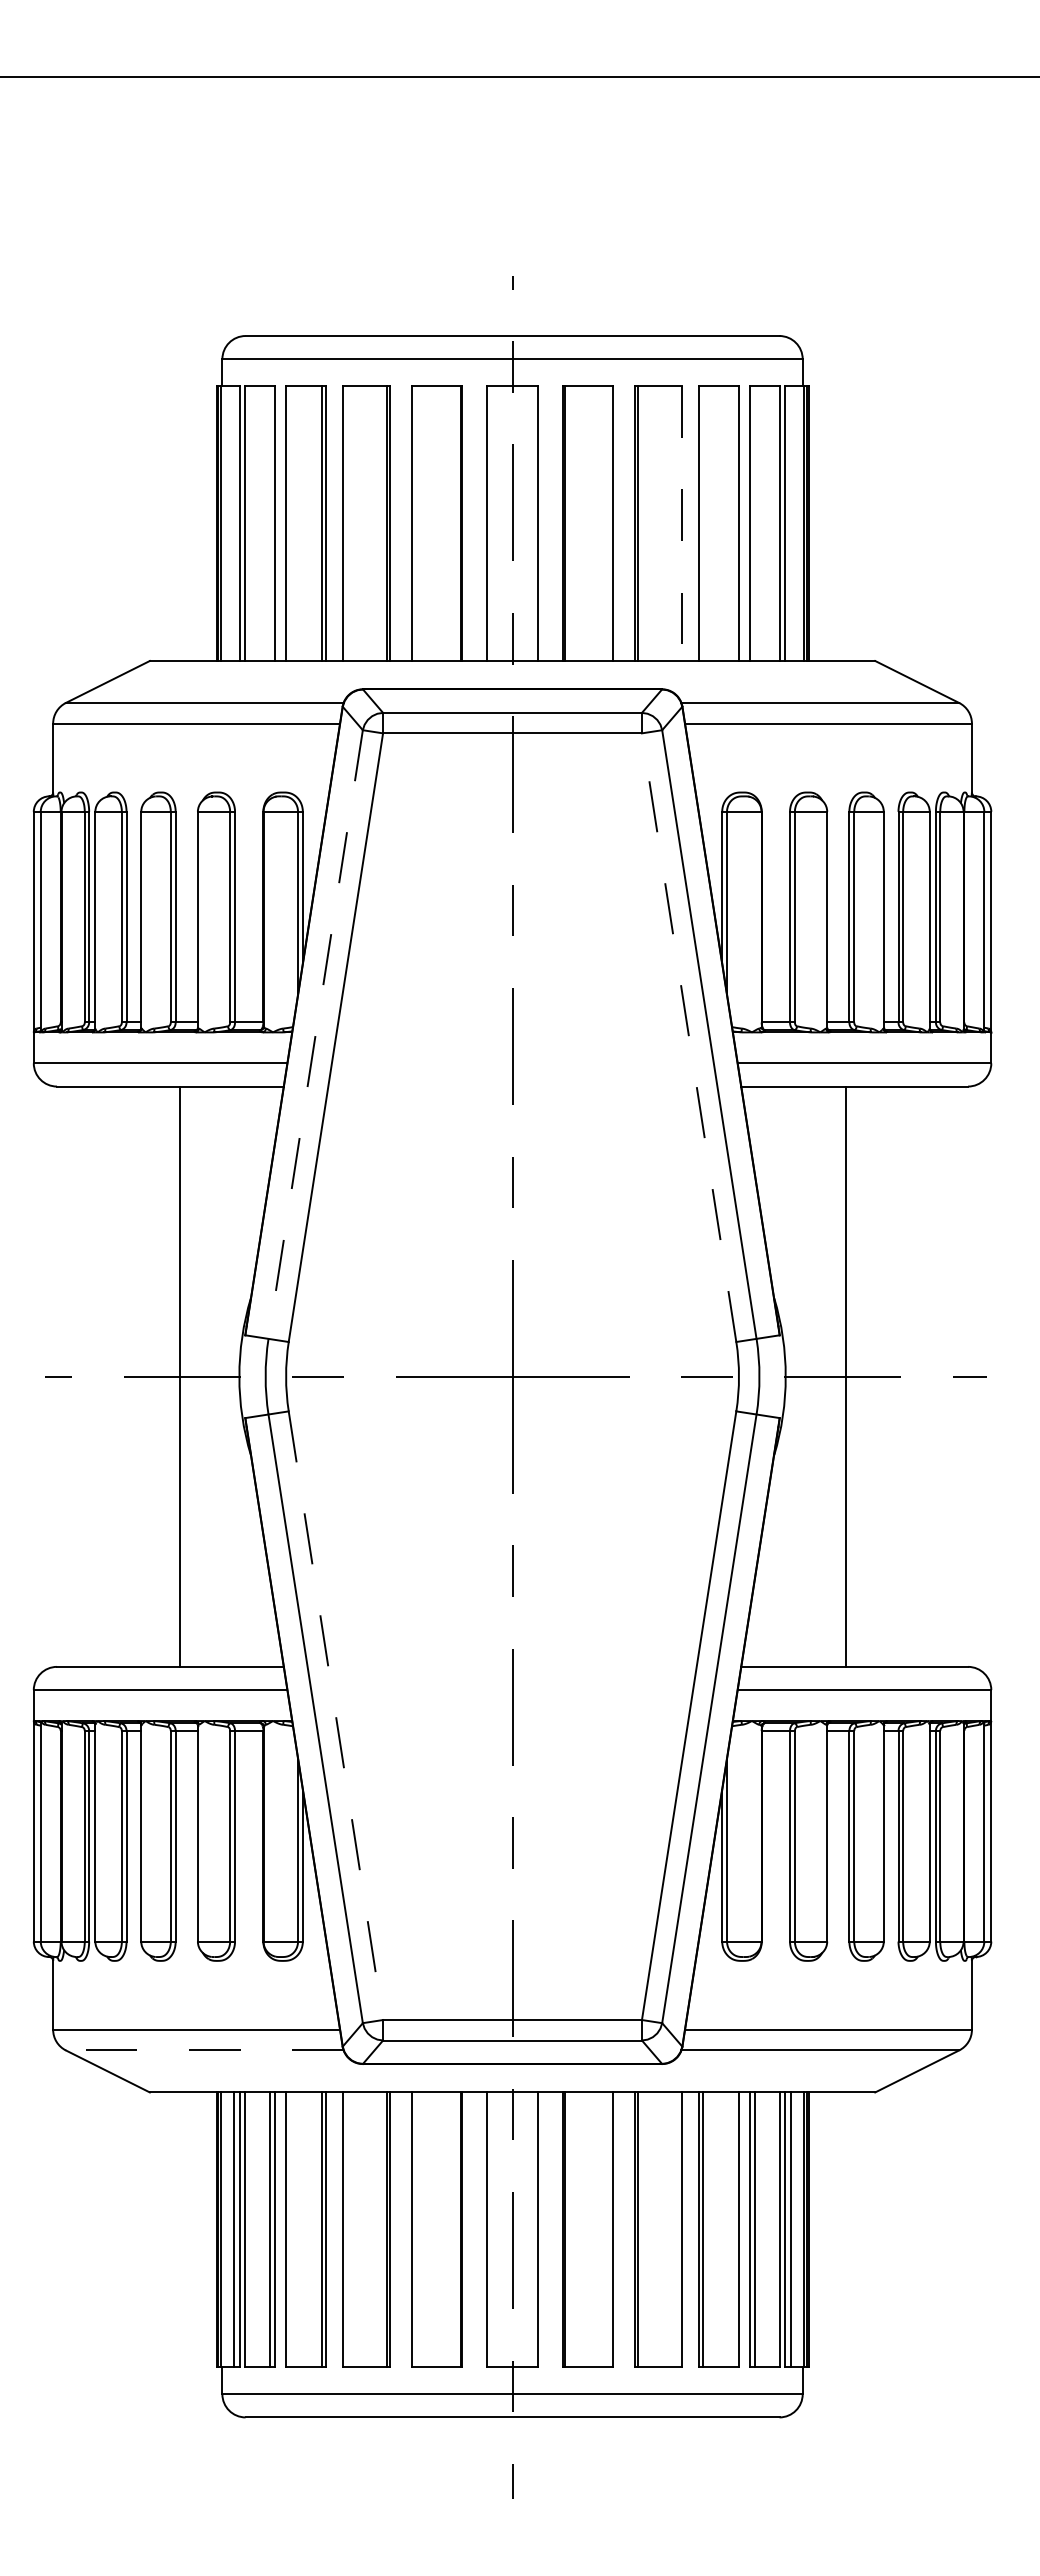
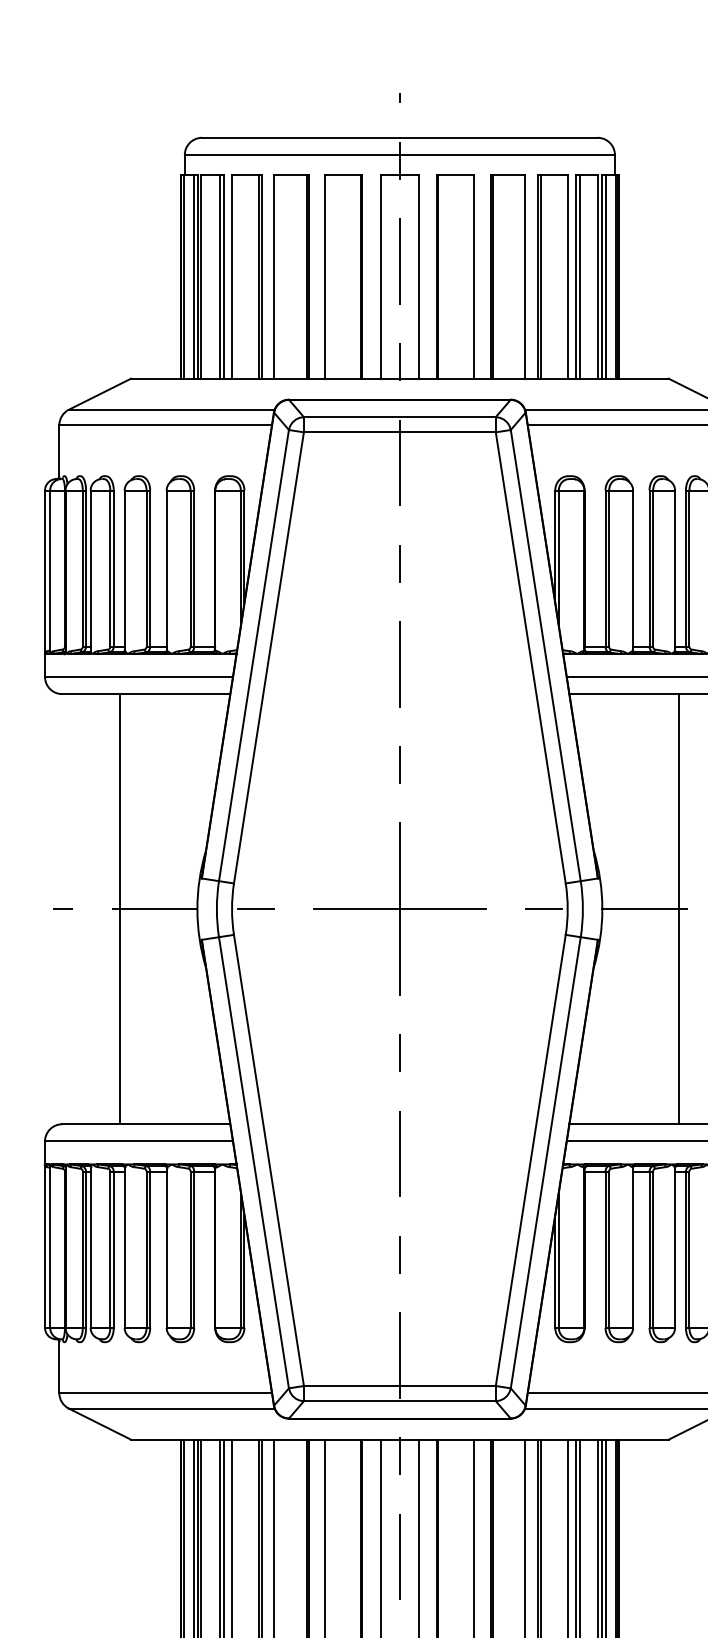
line: (234, 523) -> (193, 276), added
line: (269, 523) -> (219, 276), added
line: (703, 523) -> (541, 276), added
line: (755, 523) -> (579, 276), added
line: (790, 523) -> (605, 276), added
line: (681, 524) -> (525, 277), dashed -> solid
line: (315, 1034) -> (253, 655), dashed -> solid
line: (689, 1037) -> (531, 657), dashed -> solid
line: (180, 1376) -> (120, 909), moved
line: (845, 1376) -> (679, 909), moved
line: (335, 1715) -> (268, 1160), dashed -> solid
line: (204, 2050) -> (171, 1408), dashed -> solid

